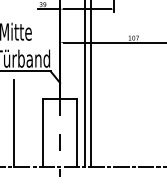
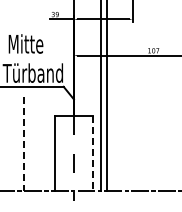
line: (14, 124) -> (24, 144), solid -> dashed
line: (77, 133) -> (92, 154), solid -> dashed

